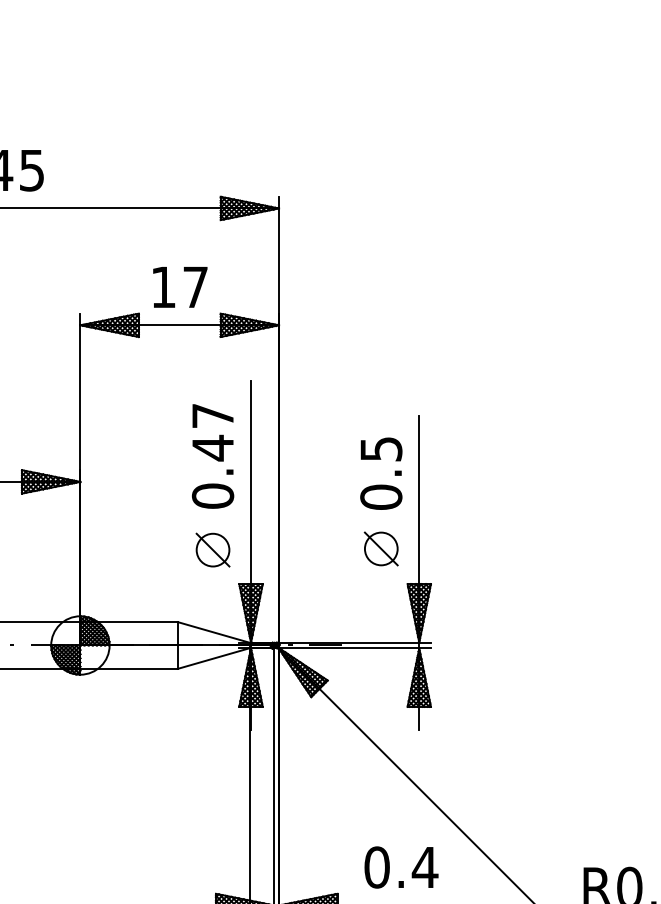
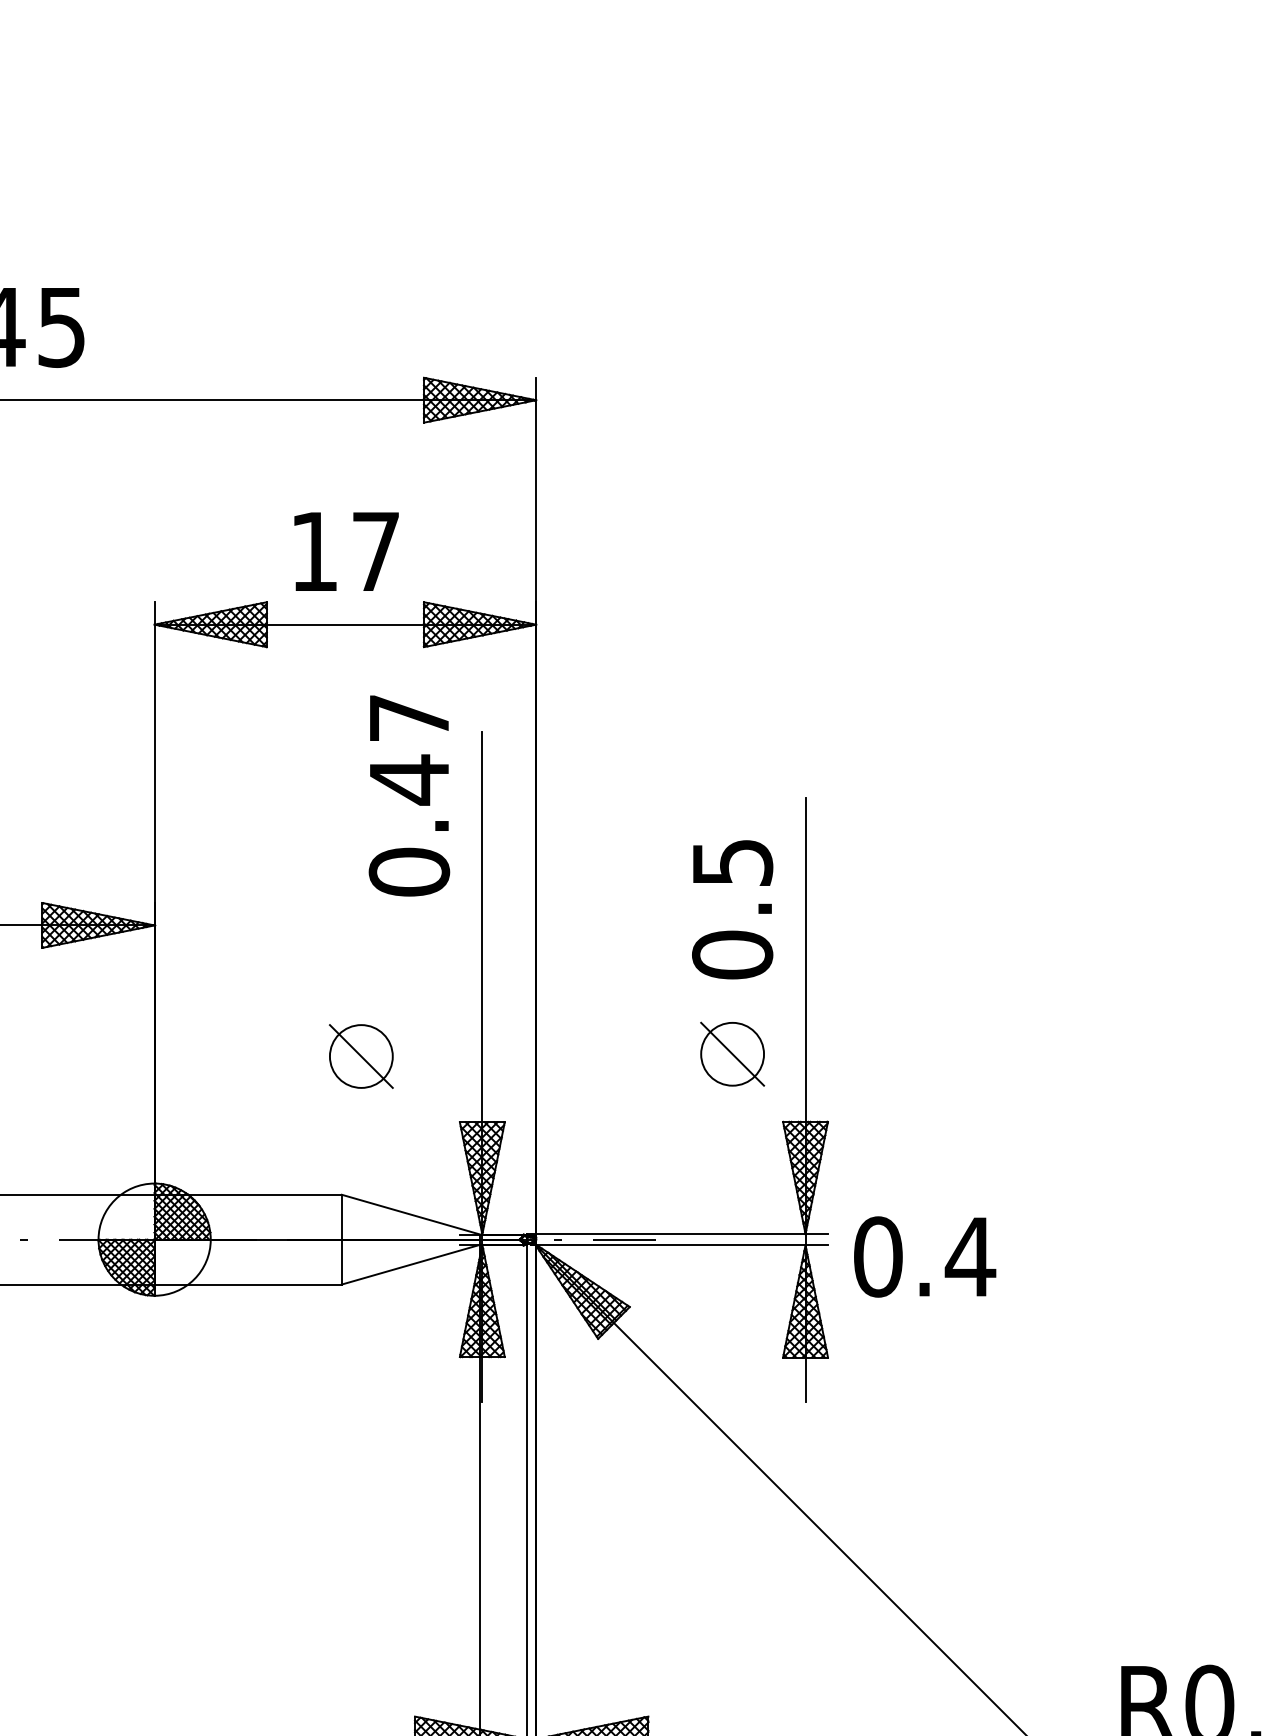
text: (213, 456) -> (410, 795), moved
part: (212, 549) -> (360, 1055), moved
text: (401, 867) -> (925, 1256), moved

